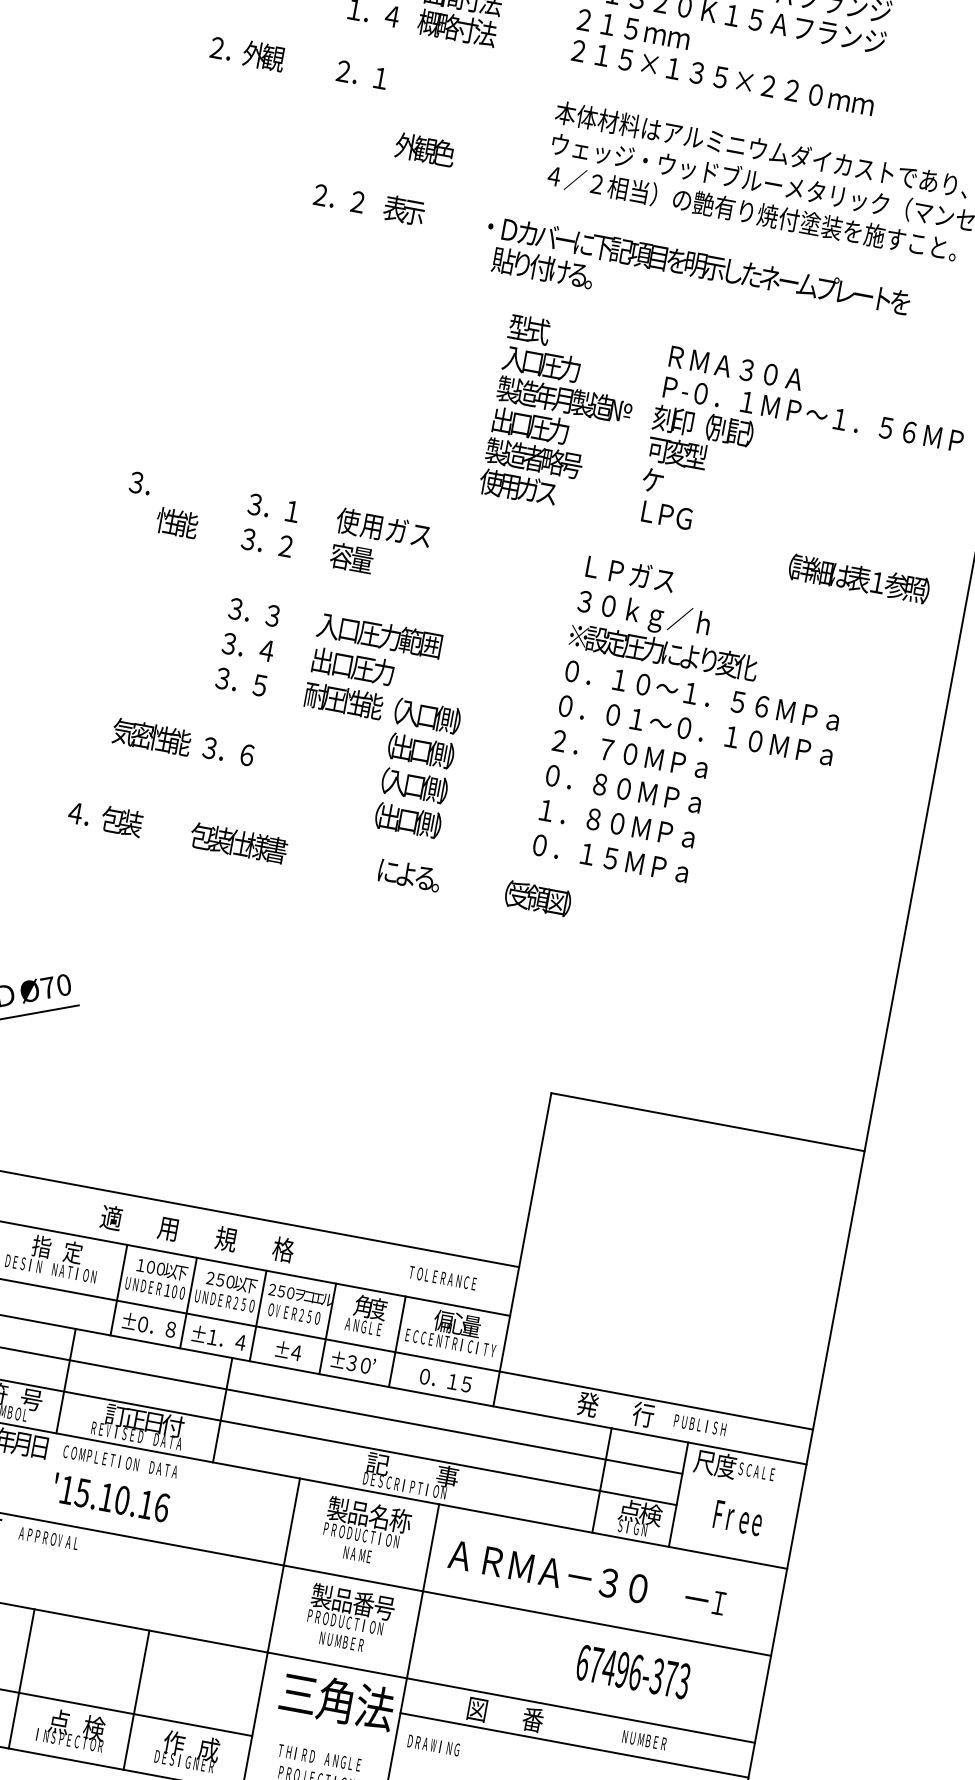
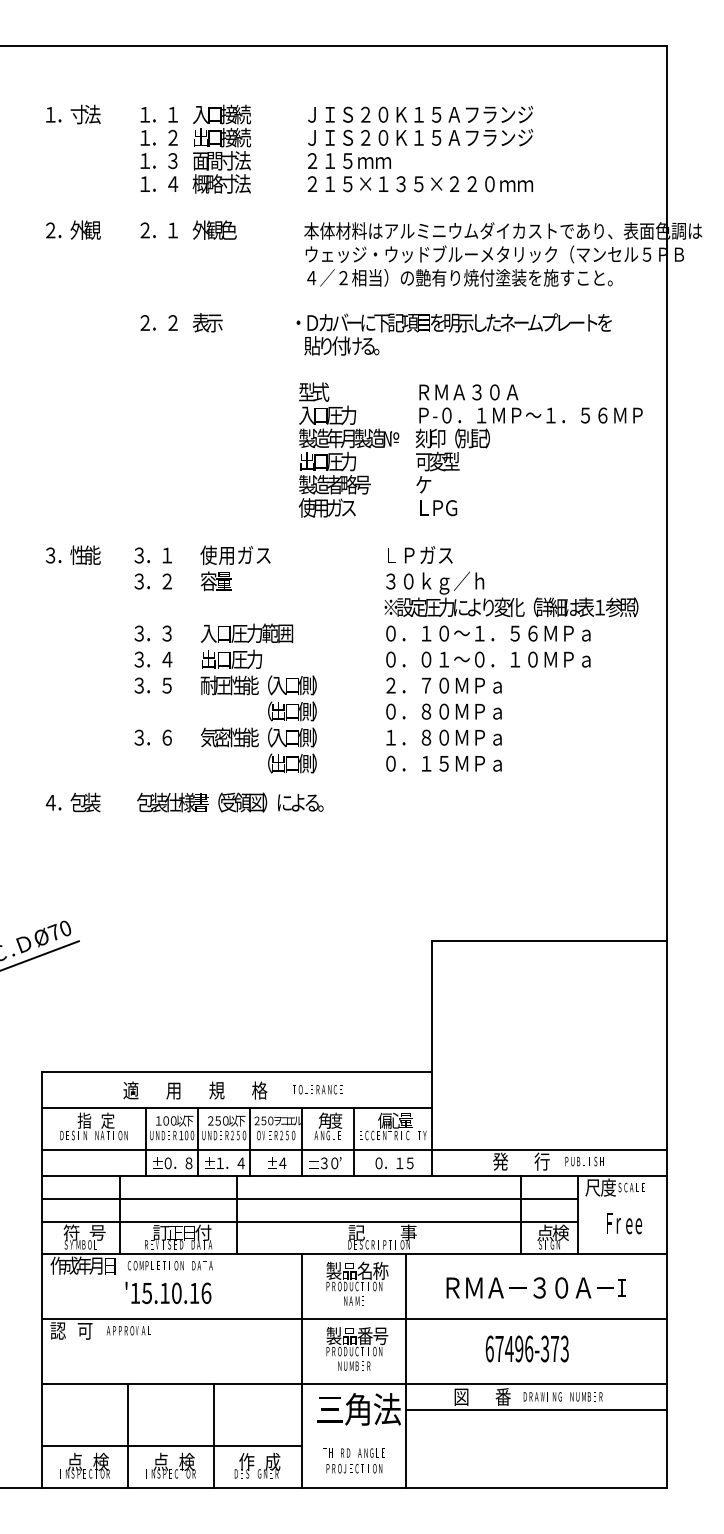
text: (425, 148) -> (214, 229), moved
text: (695, 280) -> (453, 334), moved
text: (177, 522) -> (85, 554), moved
text: (858, 579) -> (585, 607), moved
text: (151, 737) -> (229, 737), moved
text: (537, 898) -> (242, 802), moved
text: (442, 1277) -> (317, 1089), moved
text: (460, 1554) -> (583, 1287), moved
text: (632, 1671) -> (526, 1348), moved
text: (433, 1744) -> (542, 1396), moved

